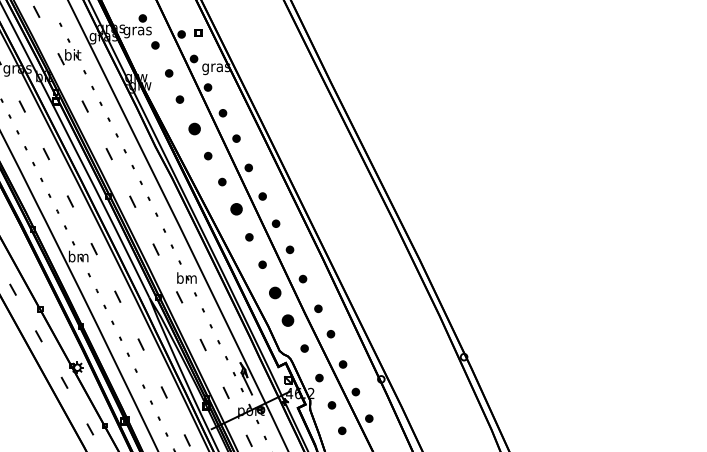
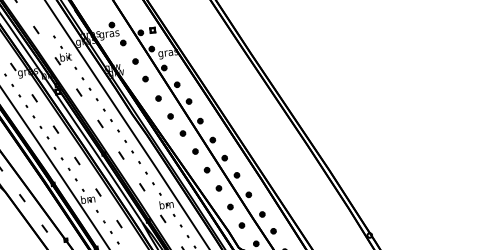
part: (194, 128) -> (158, 98), size x0.62
part: (236, 209) -> (195, 151), size x0.62
part: (275, 292) -> (230, 206), size x0.62
part: (287, 320) -> (241, 225), size x0.62

